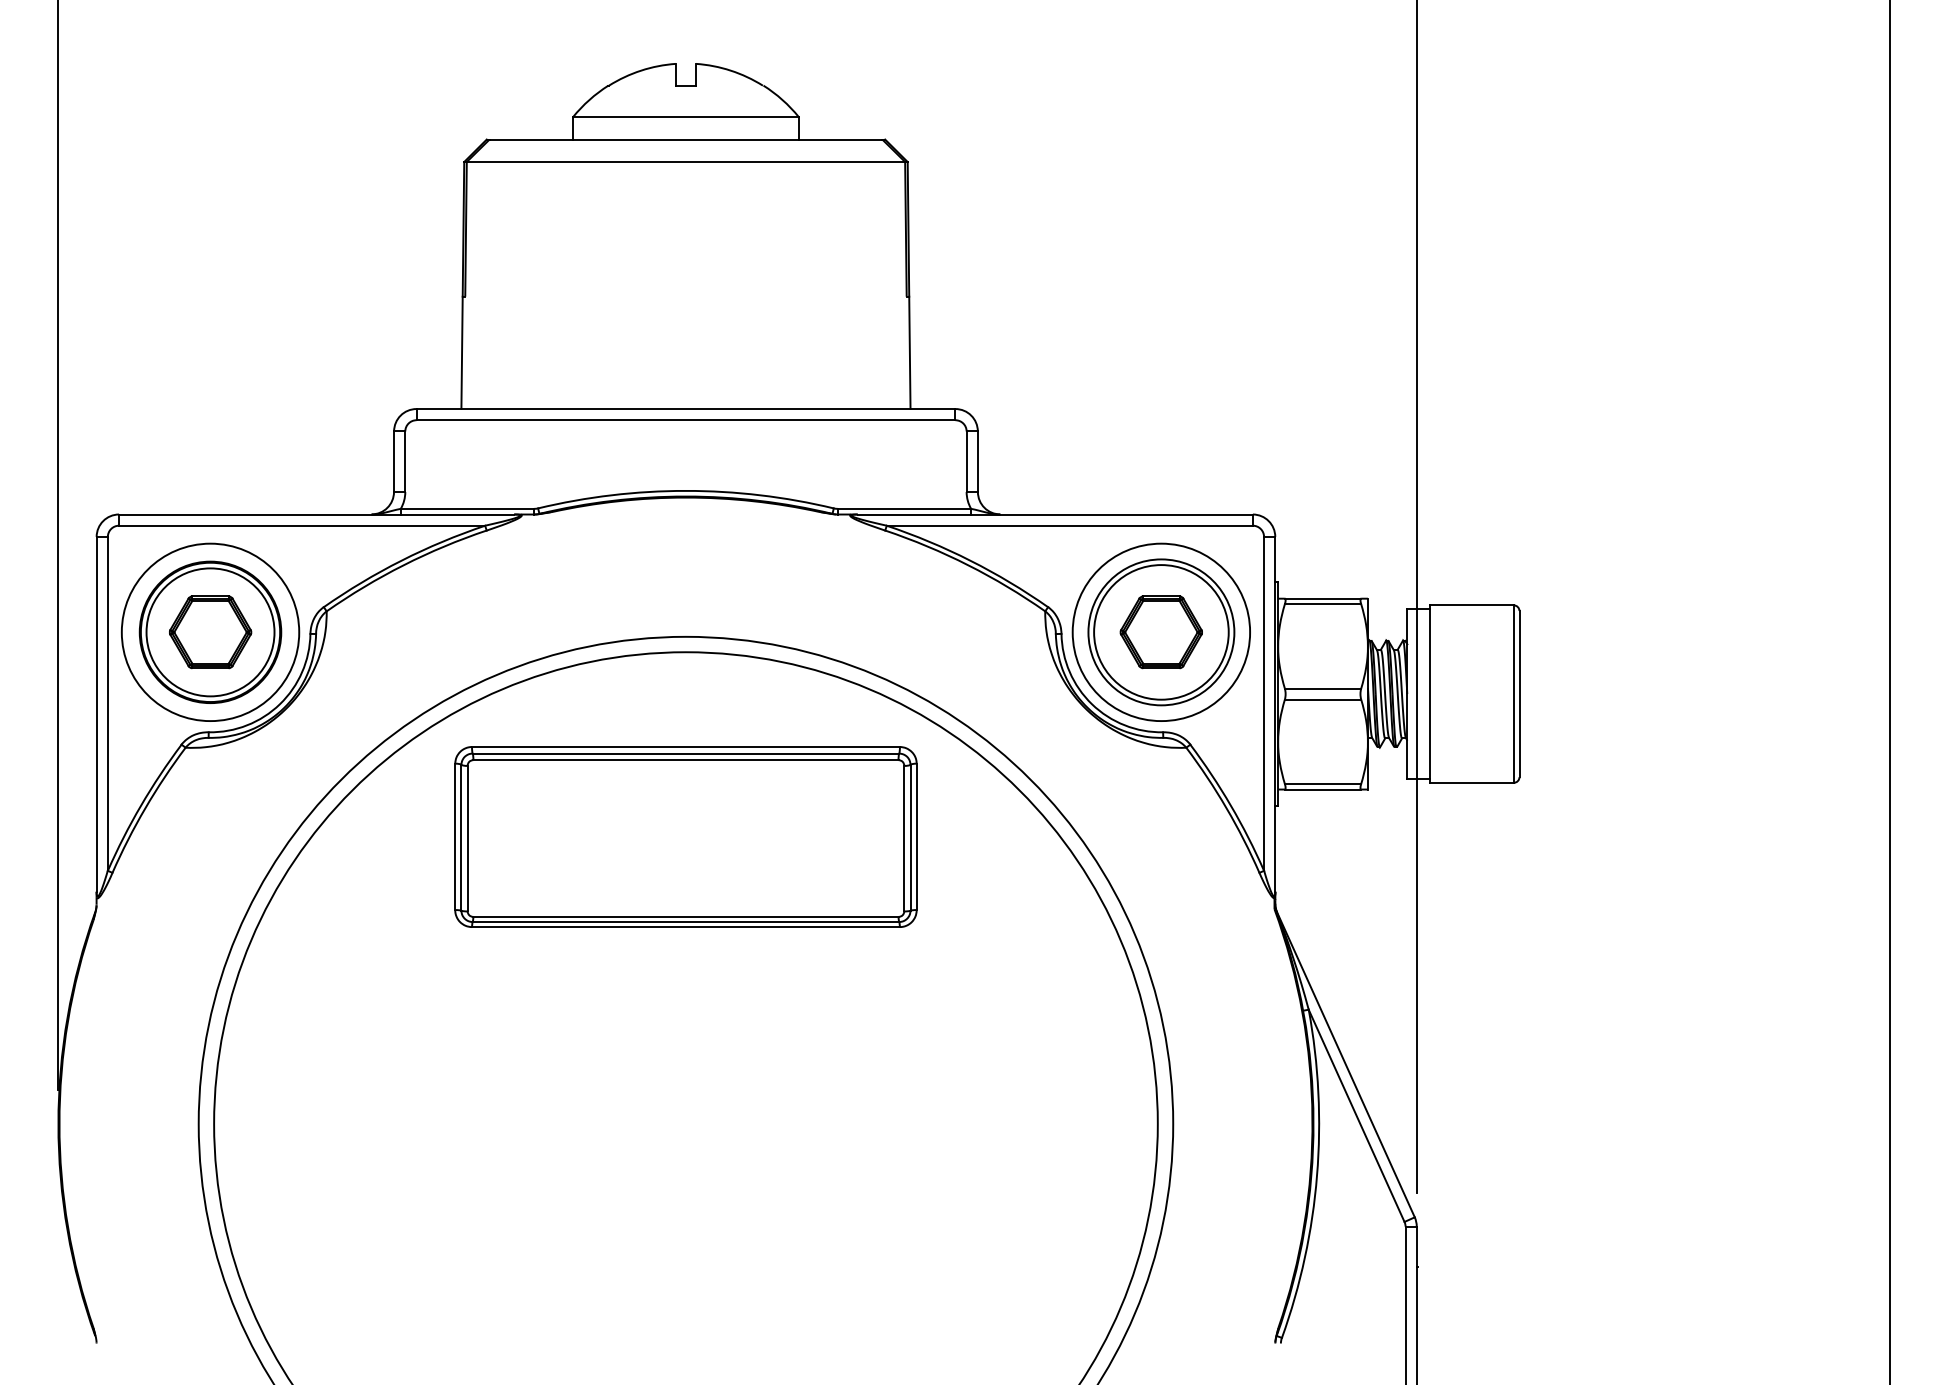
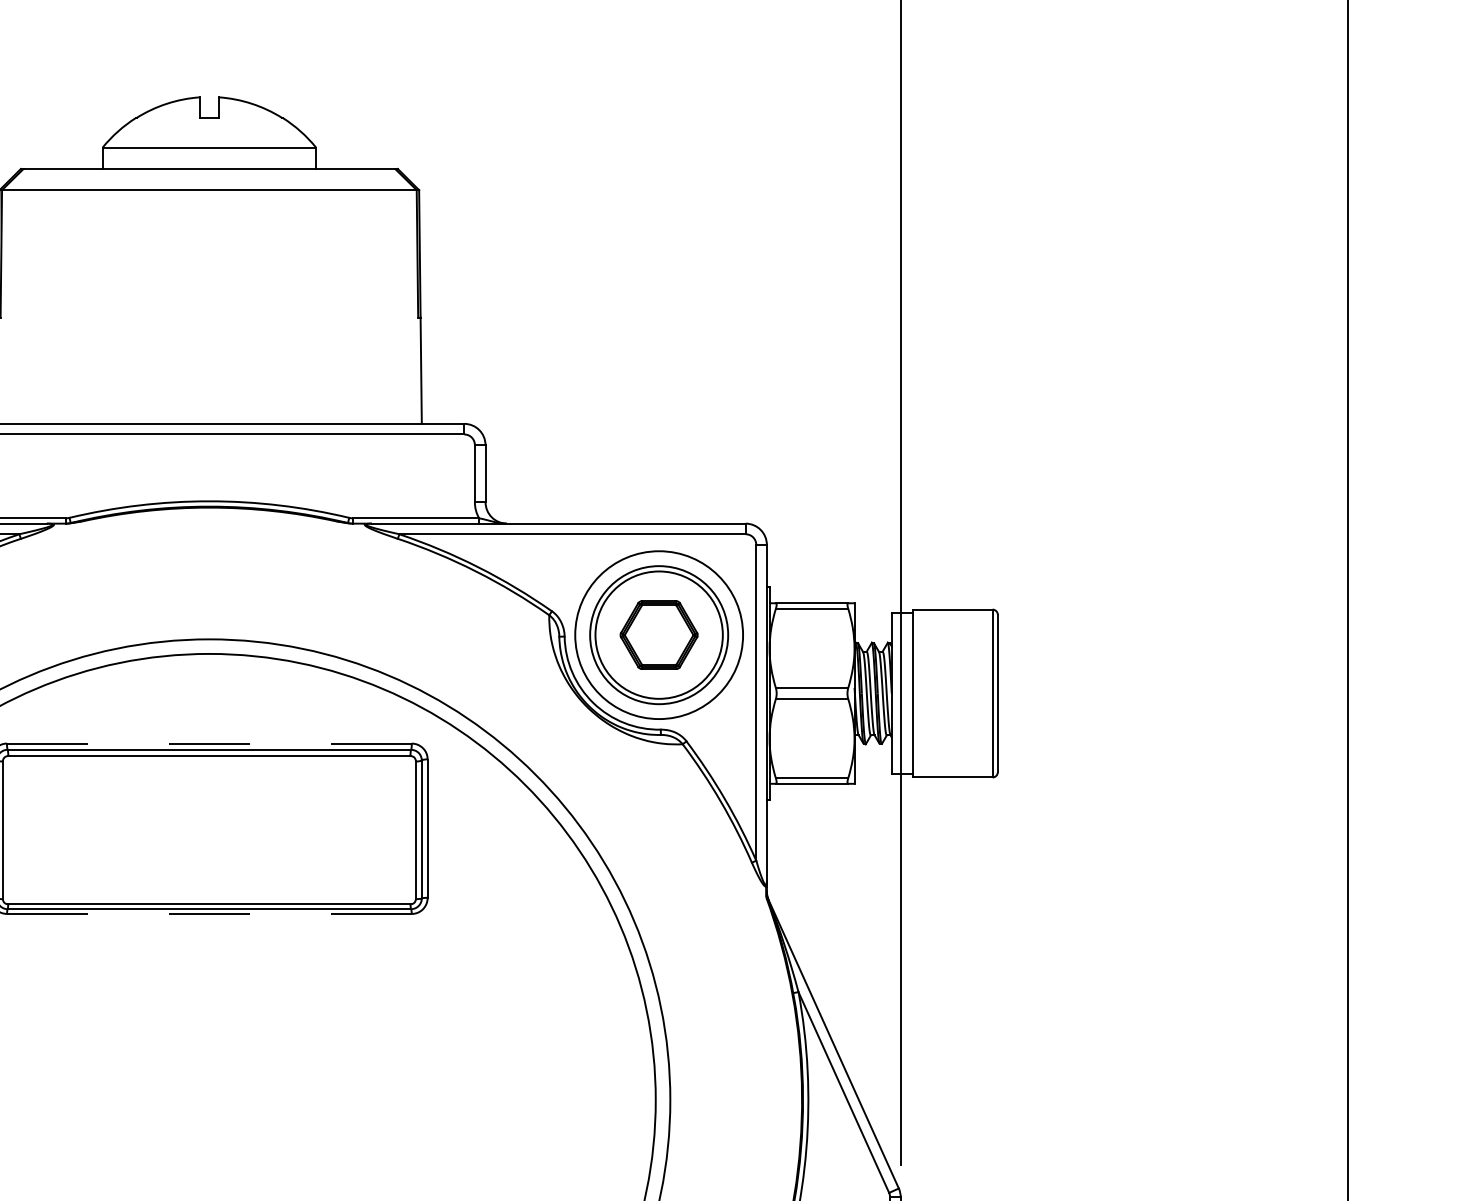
line: (685, 747) -> (208, 744), solid -> dashed
line: (685, 927) -> (208, 914), solid -> dashed

